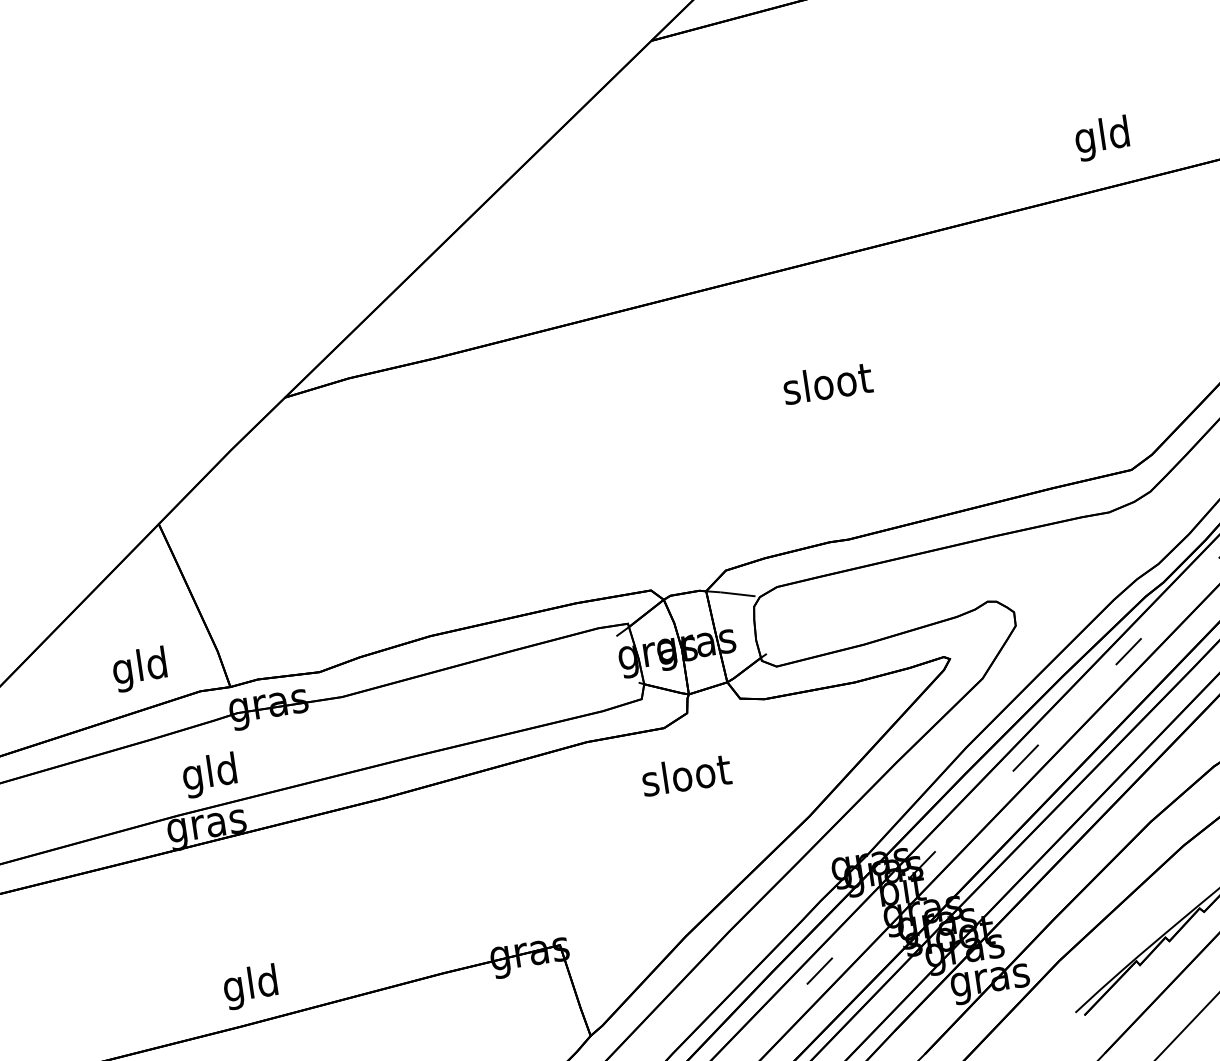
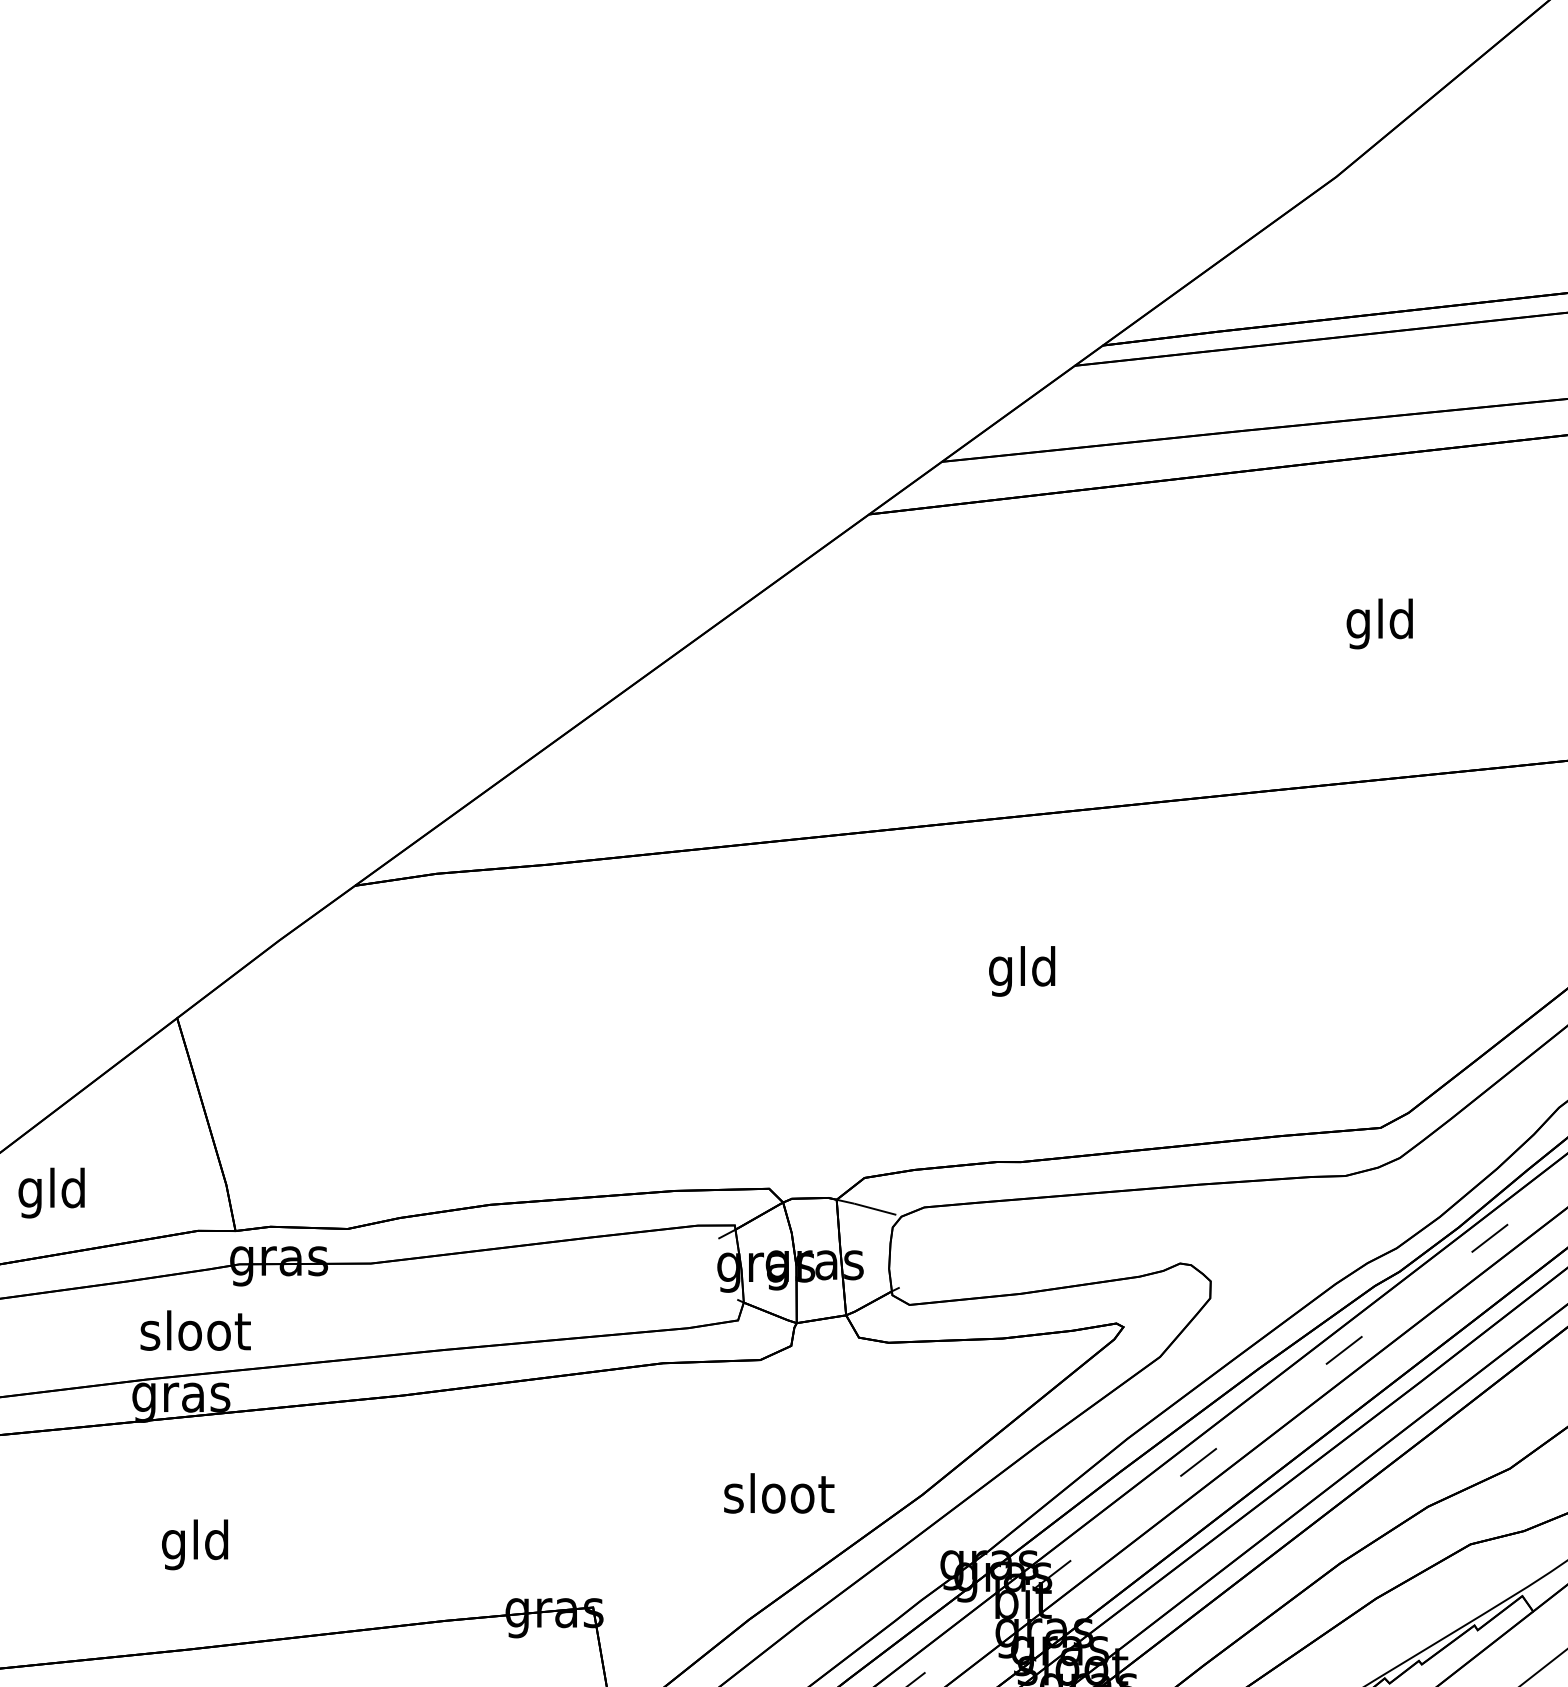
text: (1102, 138) -> (1379, 623), moved
text: (828, 387) -> (1023, 971), sloot -> gld
text: (139, 669) -> (51, 1192), moved
text: (686, 774) -> (779, 1493), moved
text: (210, 775) -> (195, 1335), gld -> sloot
text: (251, 986) -> (195, 1544), moved

